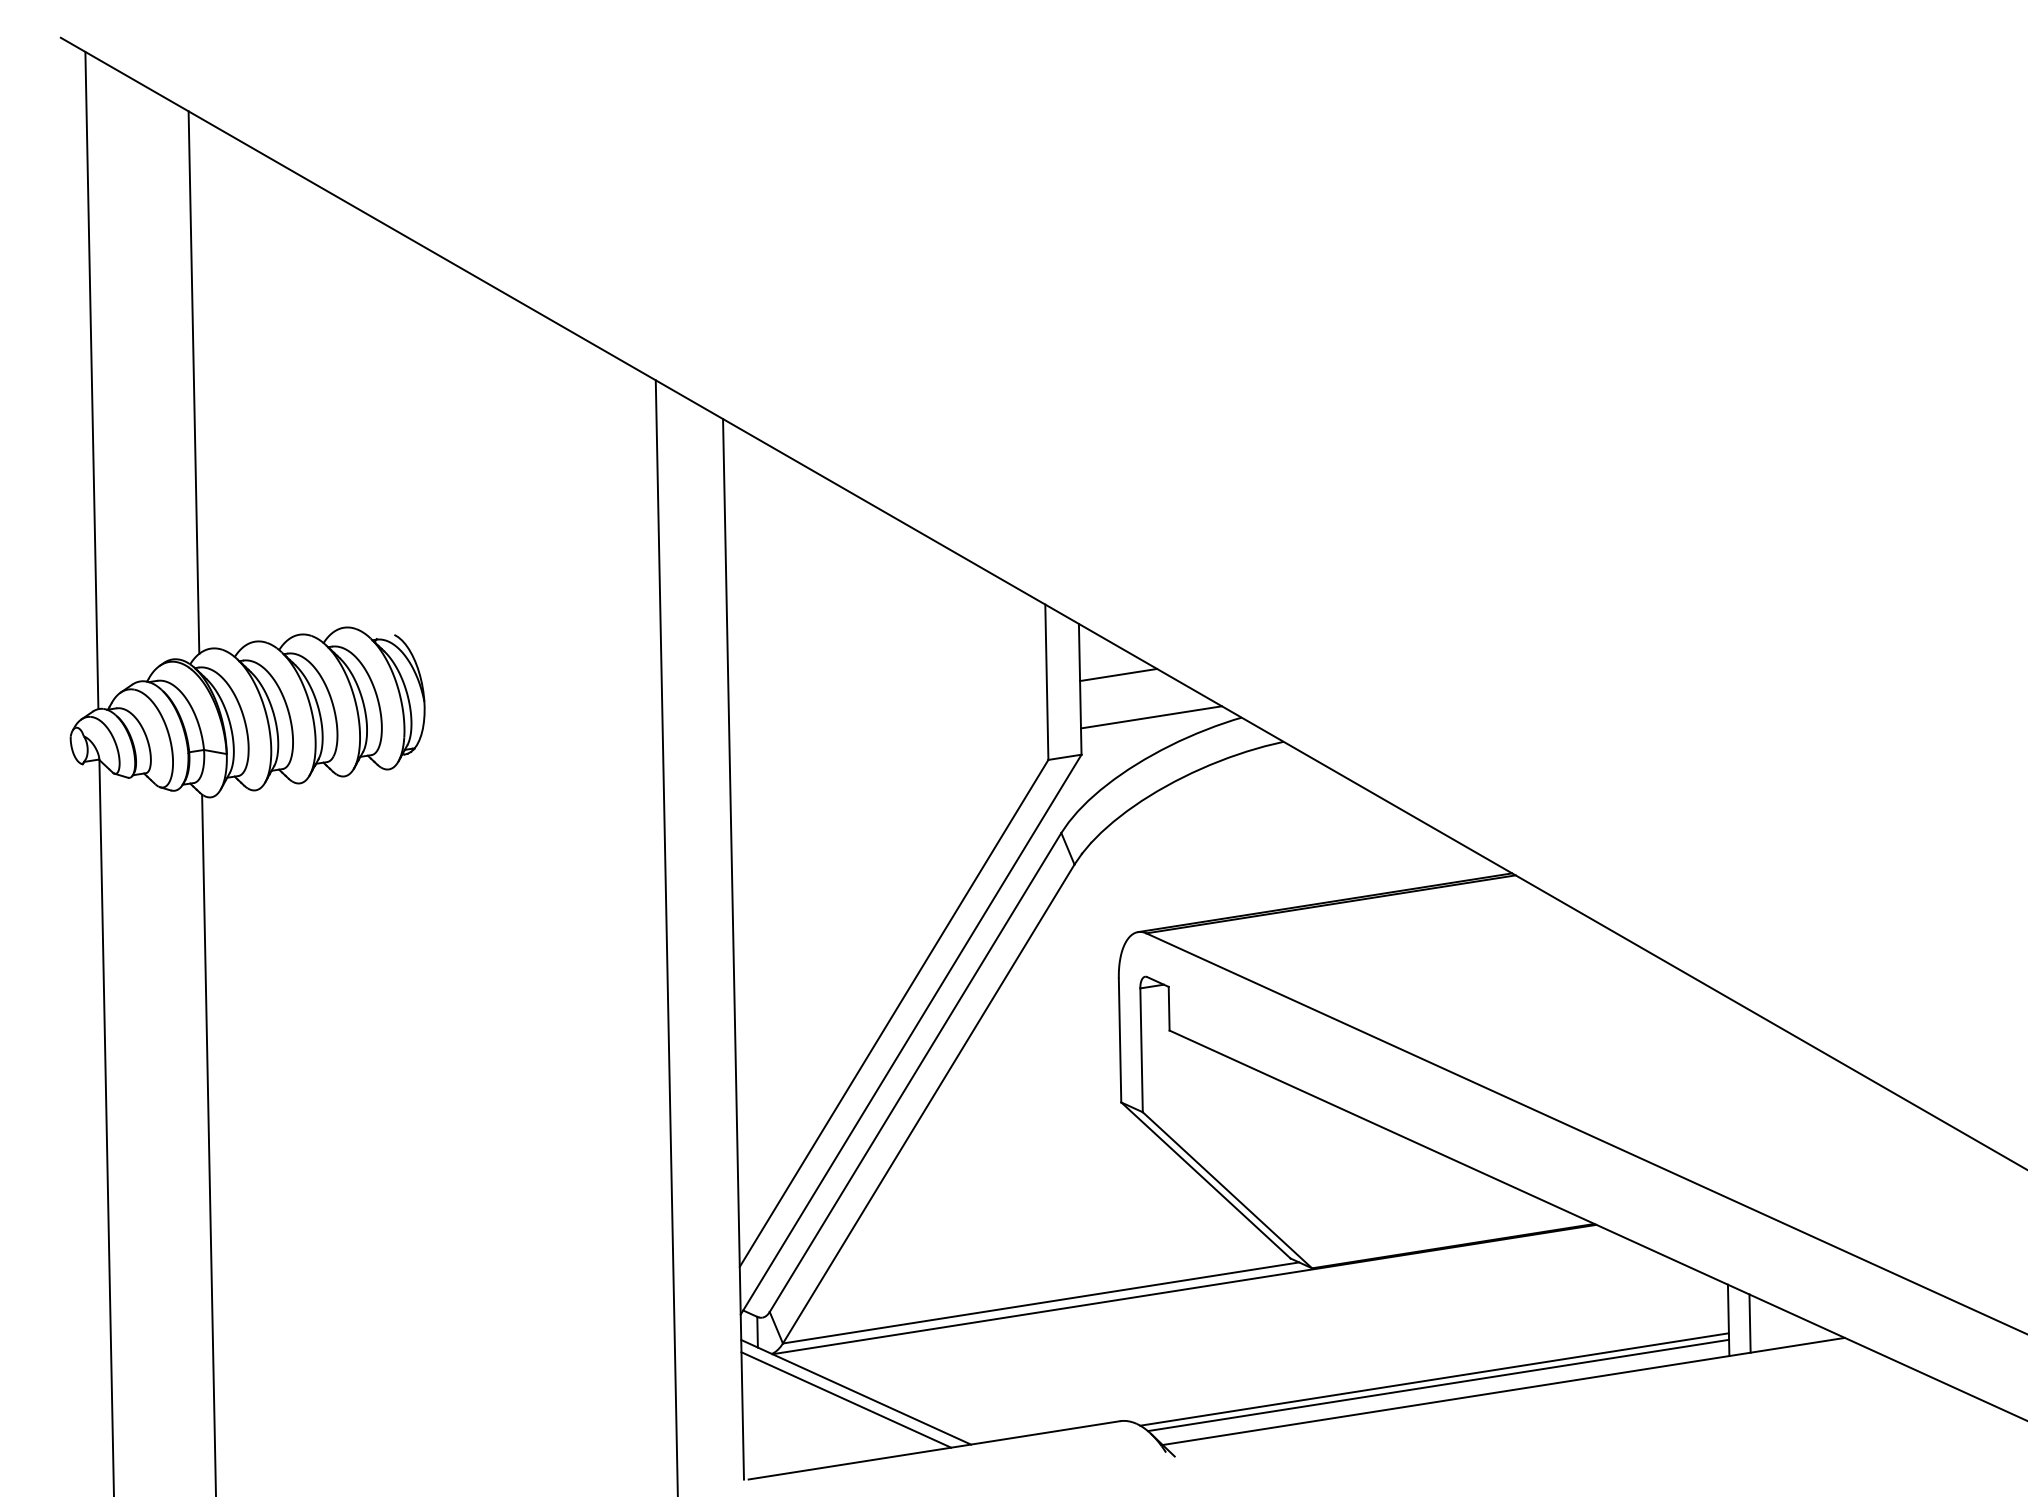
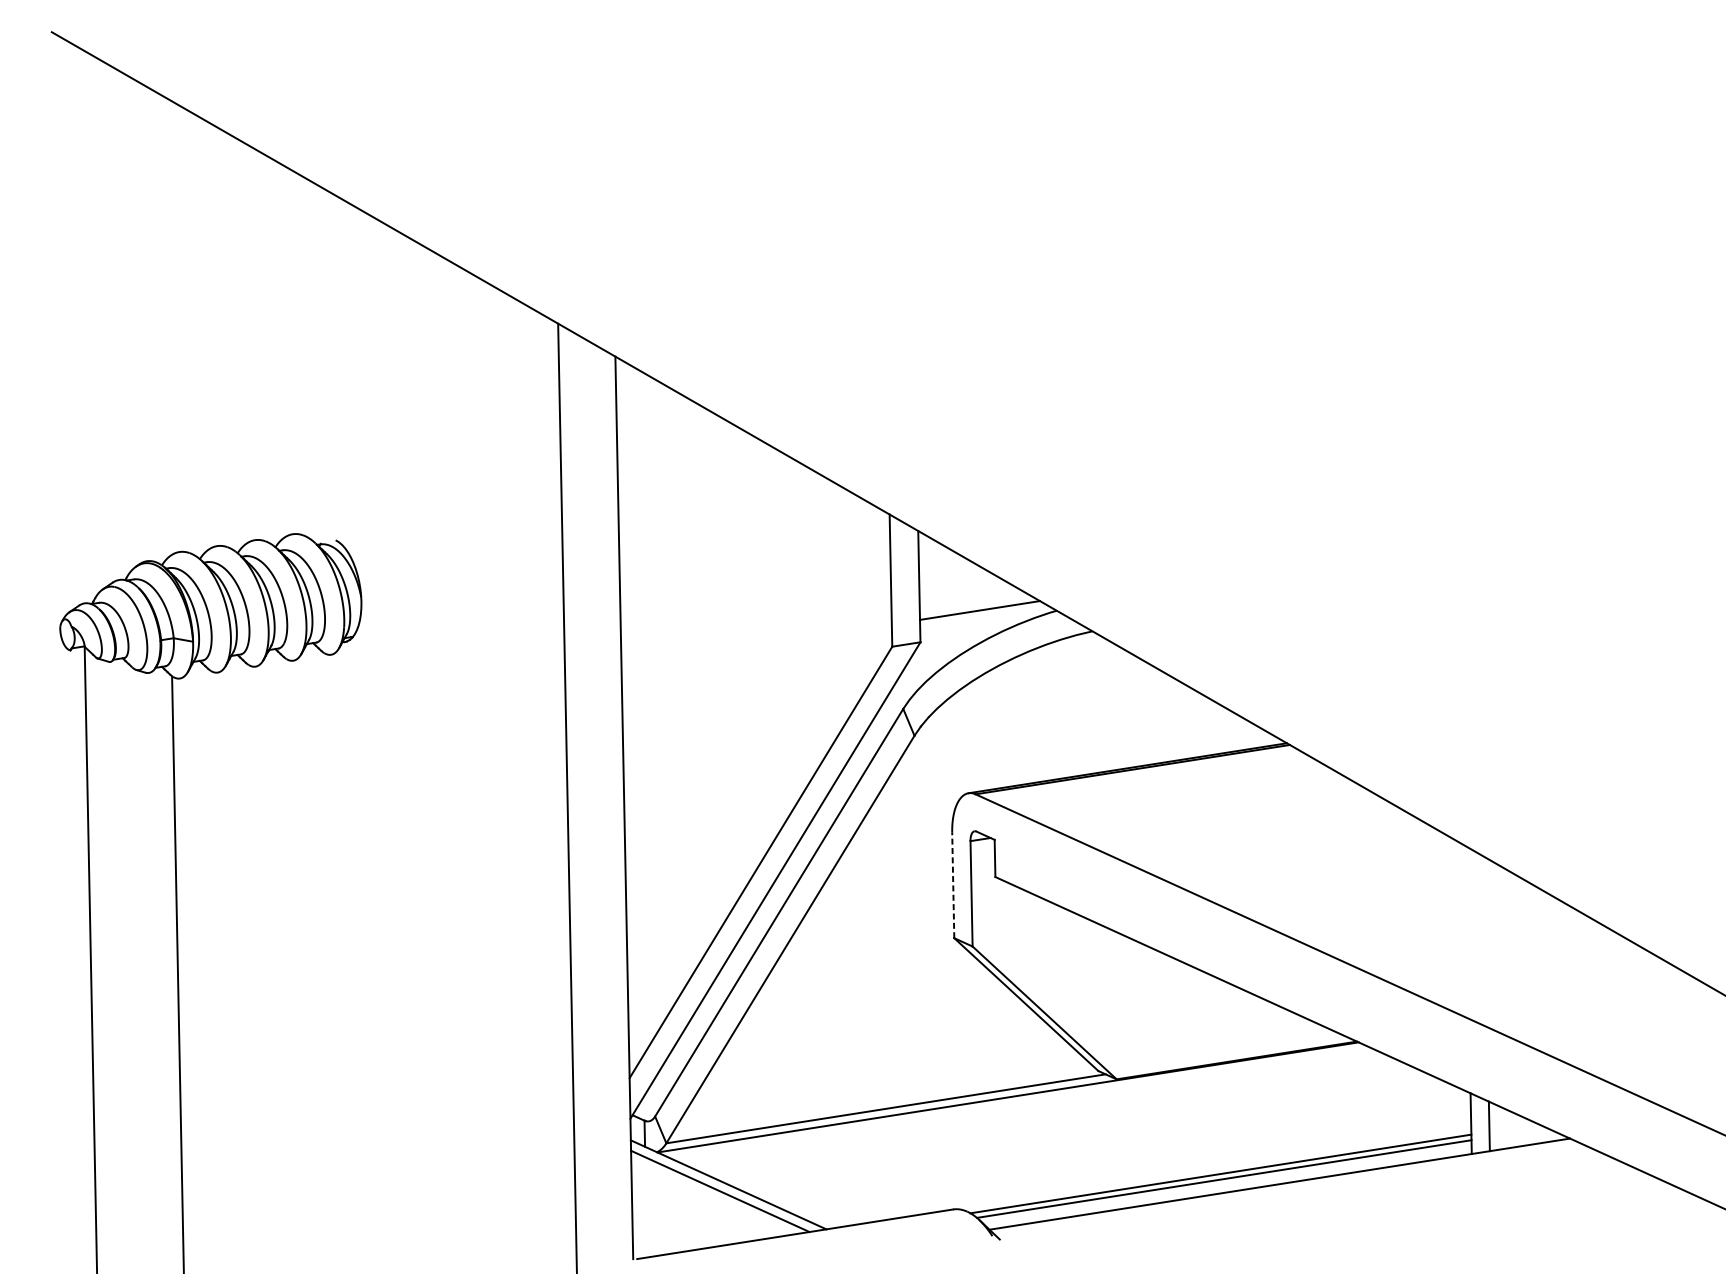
line: (91, 380) -> (77, 323), removed
line: (193, 382) -> (164, 325), removed
line: (1118, 674) -> (951, 574), removed
line: (1120, 1040) -> (953, 885), solid -> dashed

